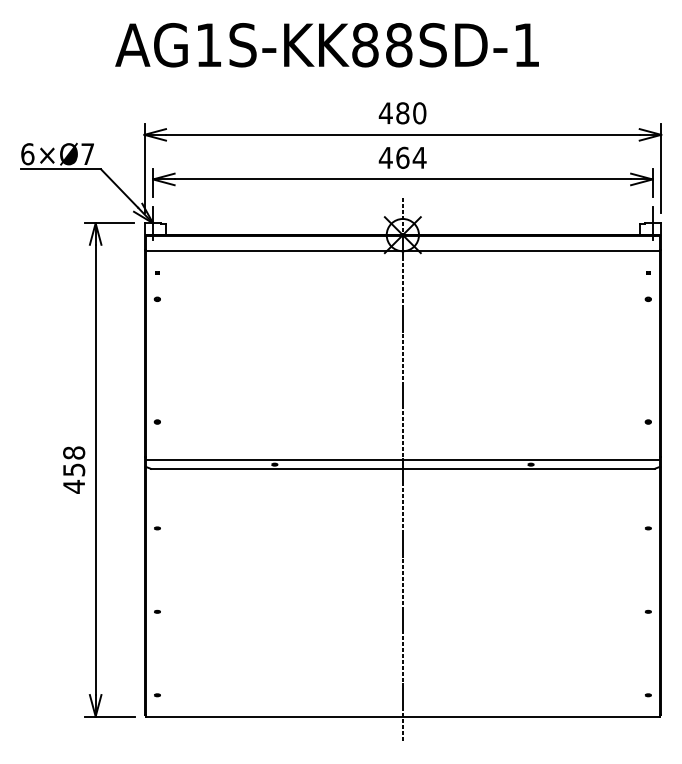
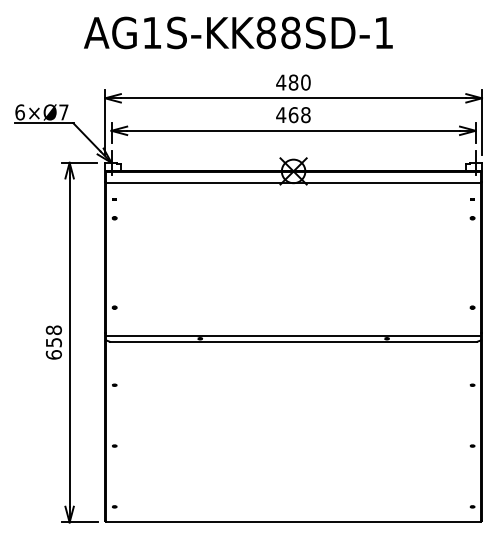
text: (419, 158) -> (305, 115), 464 -> 468
line: (402, 468) -> (293, 341), removed
text: (73, 486) -> (53, 354), 458 -> 658

